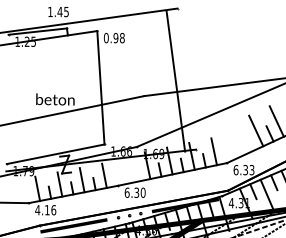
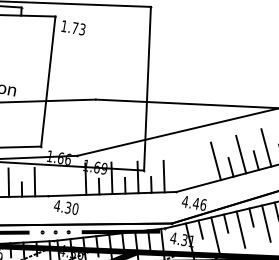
text: (113, 37) -> (72, 27), 0.98 -> 1.73
line: (175, 80) -> (147, 87), moved
text: (243, 169) -> (193, 202), 6.33 -> 4.46
text: (126, 192) -> (56, 205), 6.30 -> 4.30

